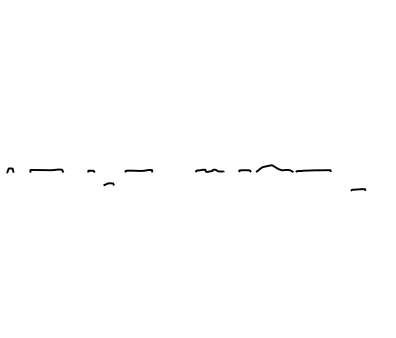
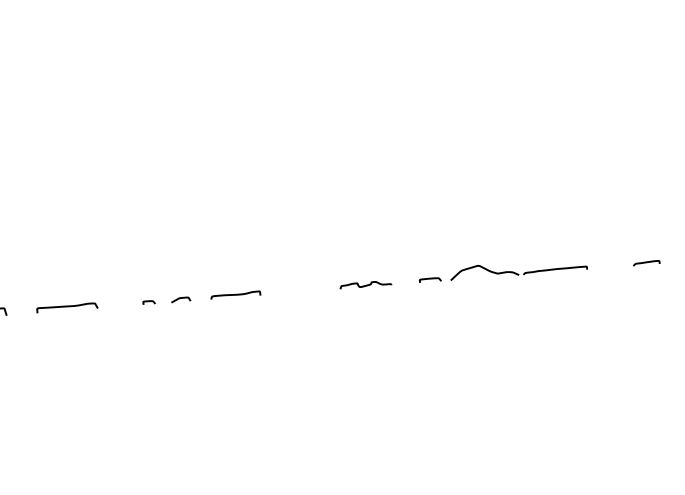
curve: (108, 184) -> (180, 300), moved
line: (358, 189) -> (647, 262), moved

